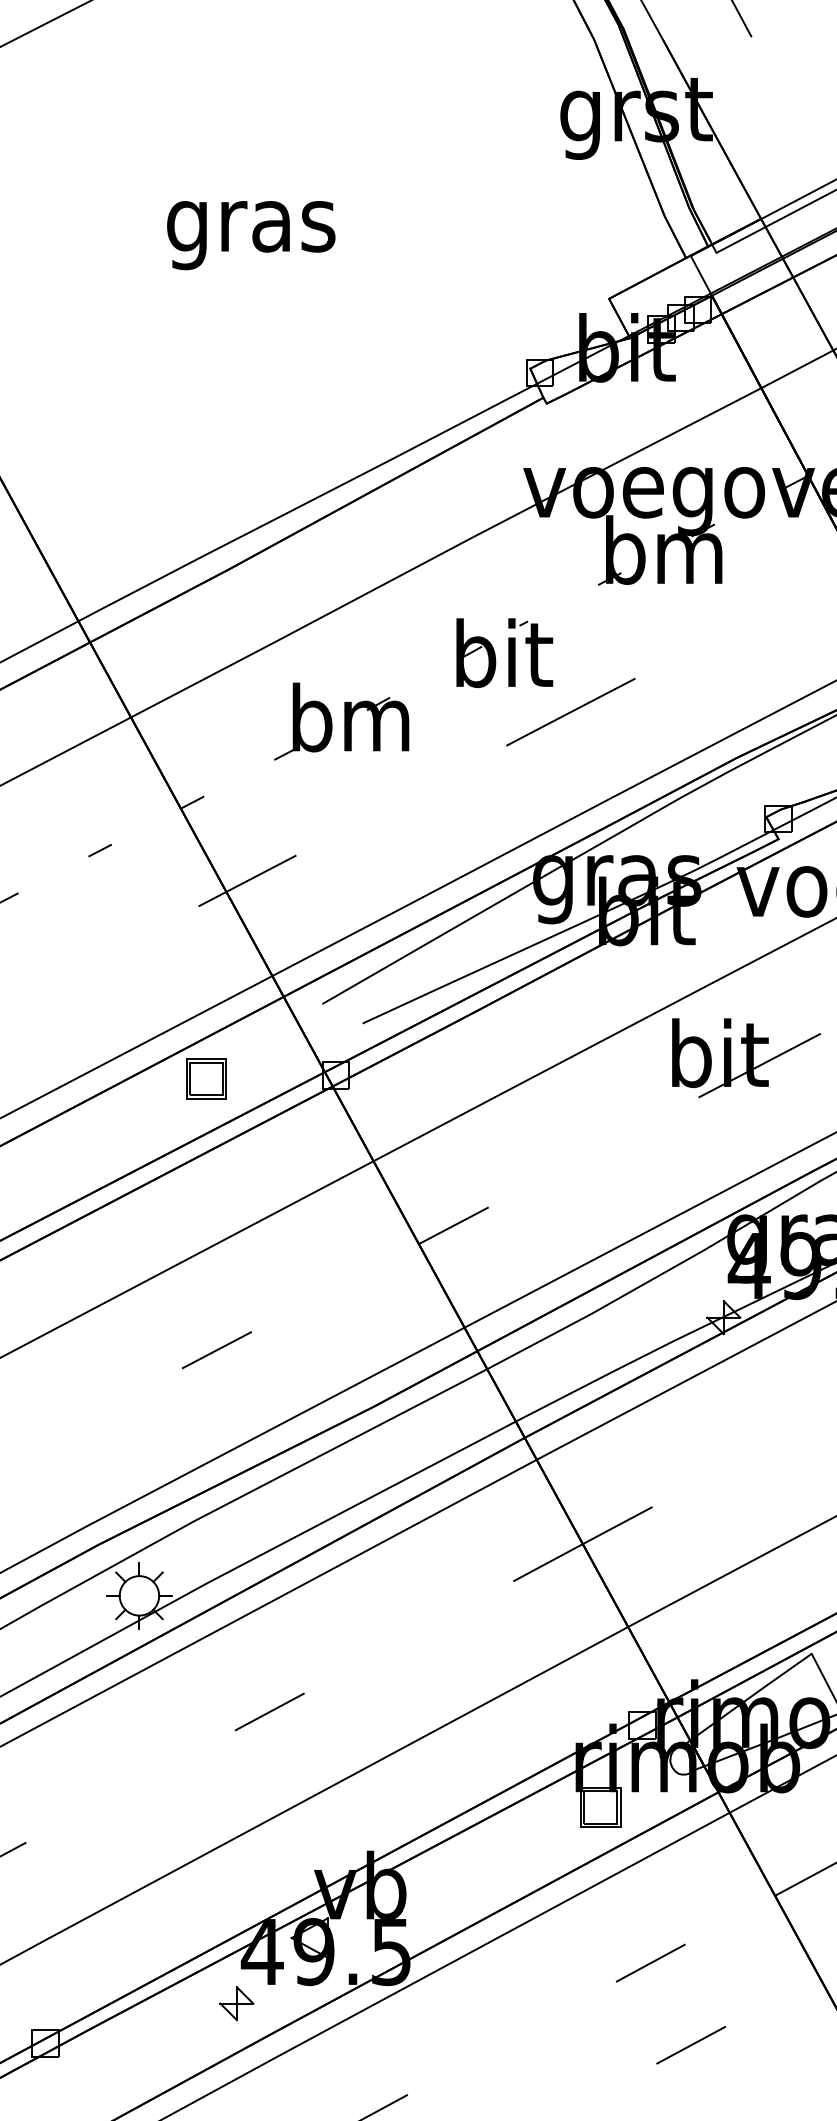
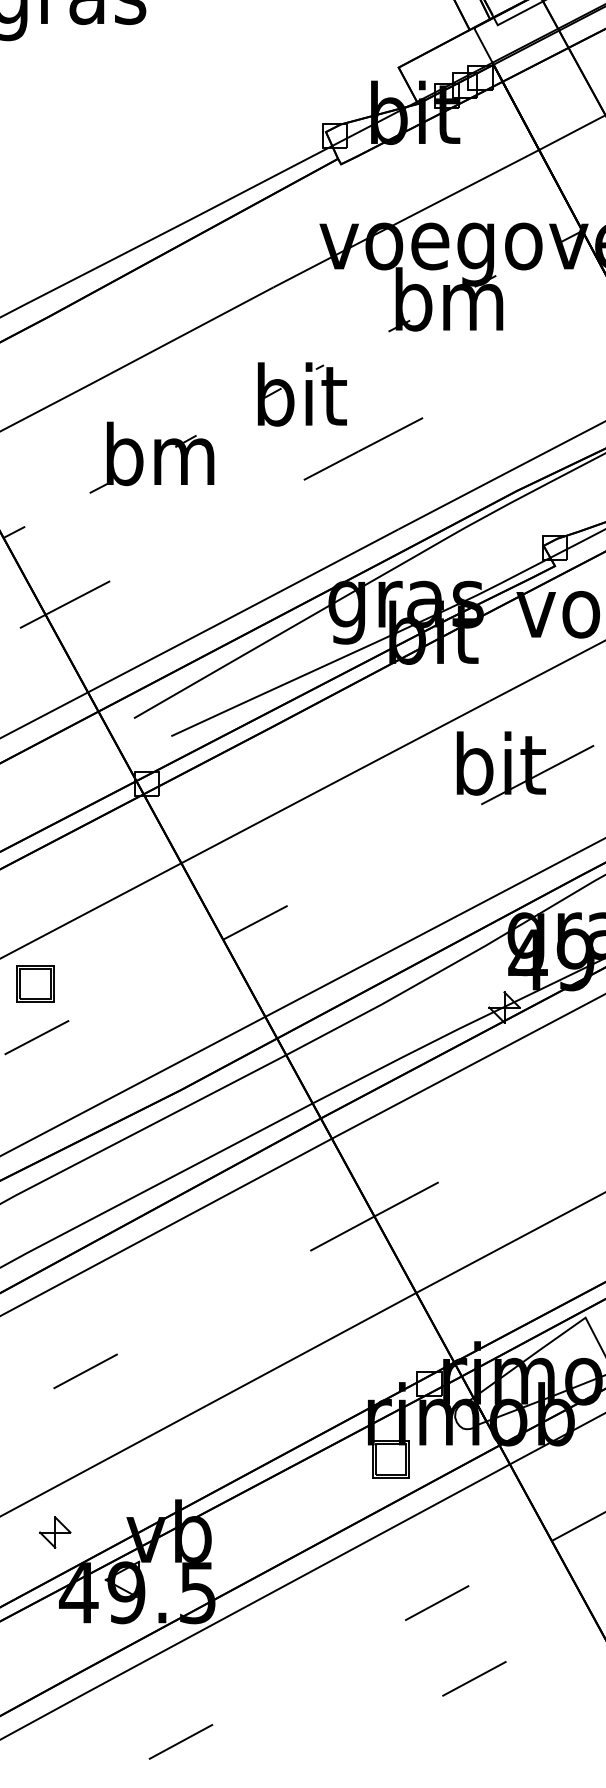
part: (206, 1078) -> (35, 983), moved
part: (236, 2003) -> (54, 1532), moved

